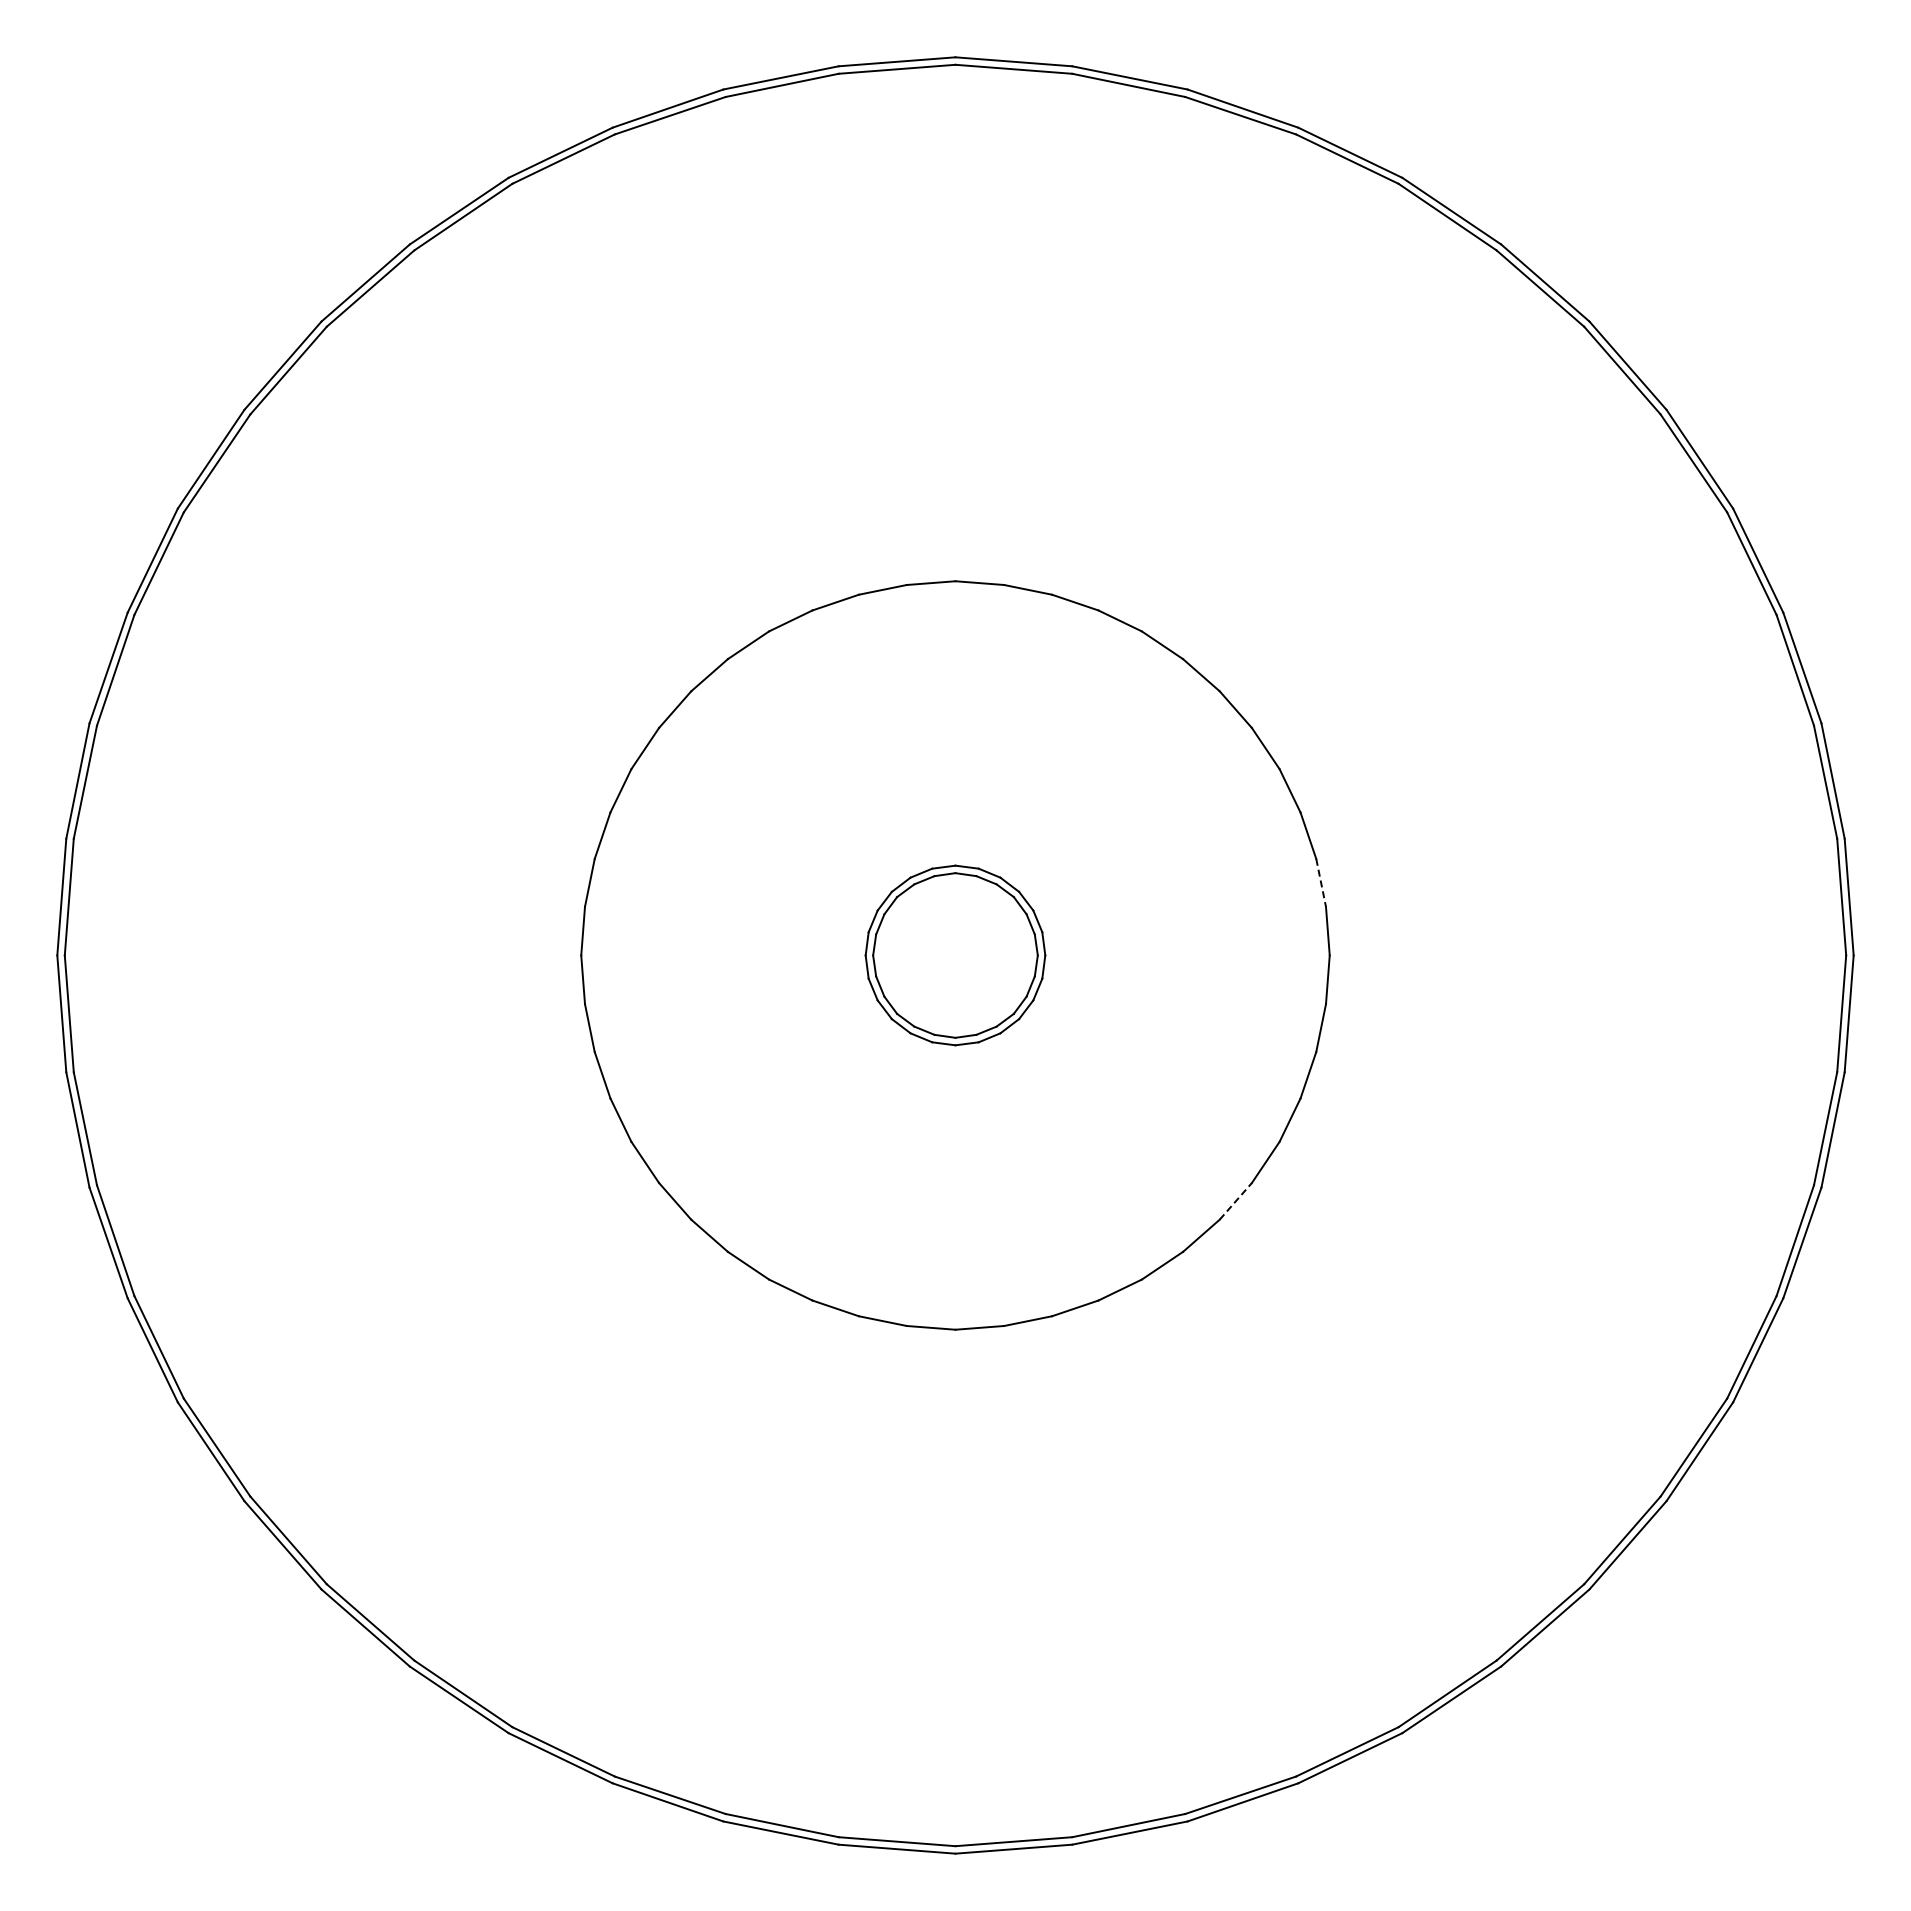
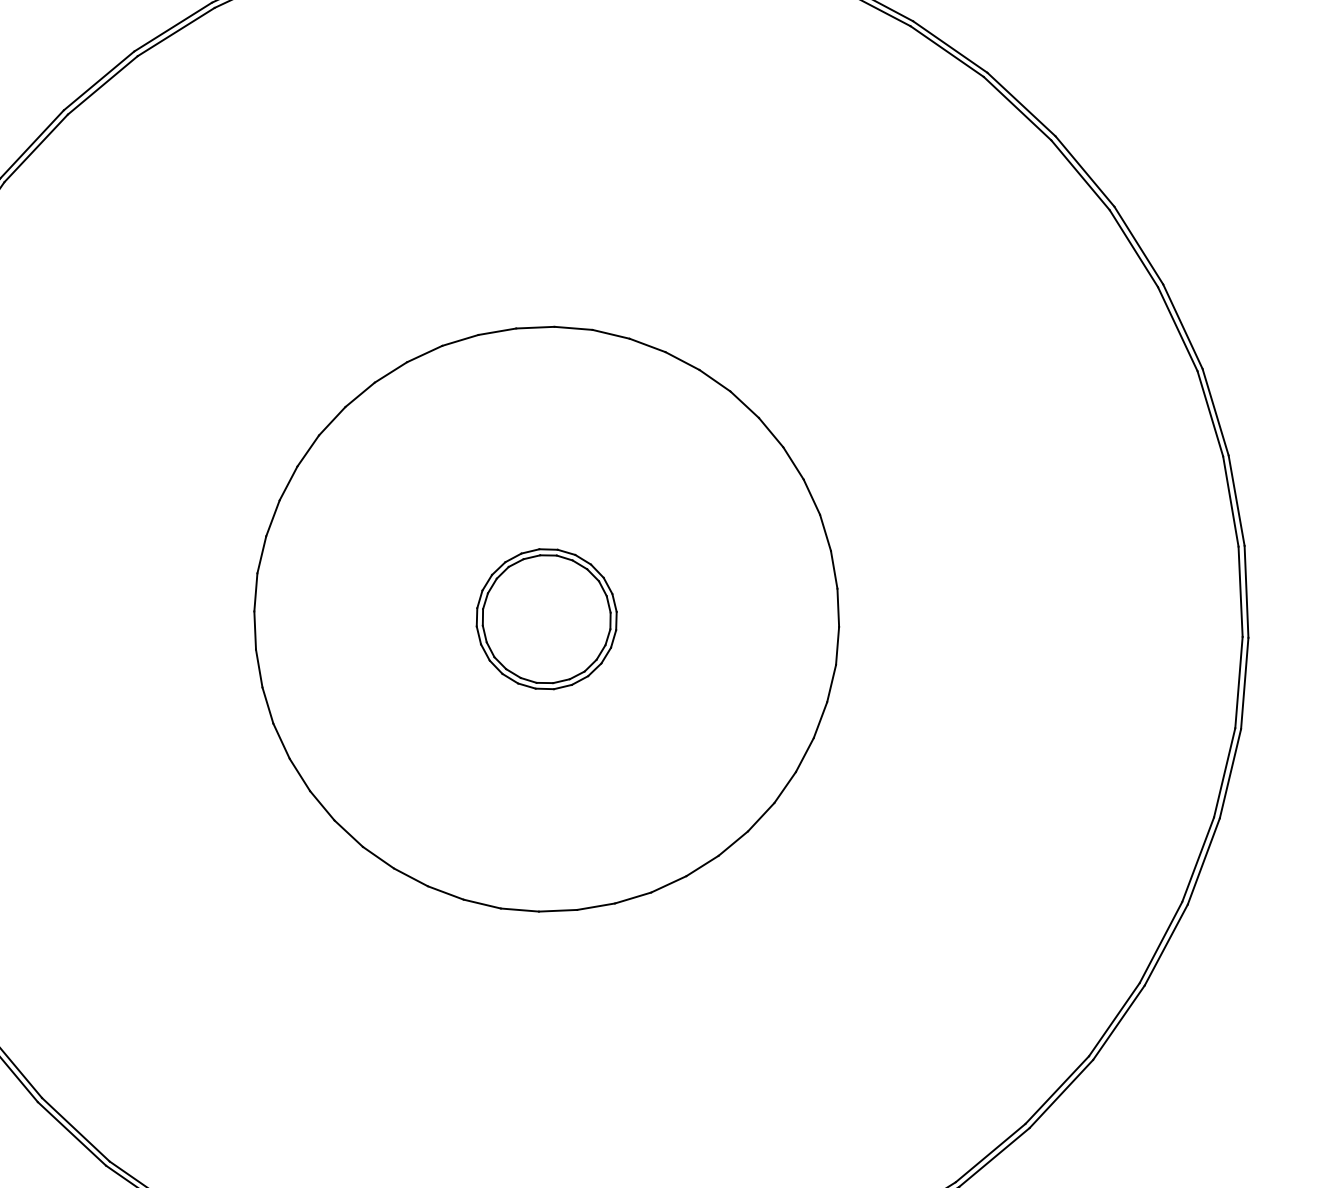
line: (1321, 883) -> (838, 608), dashed -> solid
line: (1236, 1200) -> (733, 843), dashed -> solid

